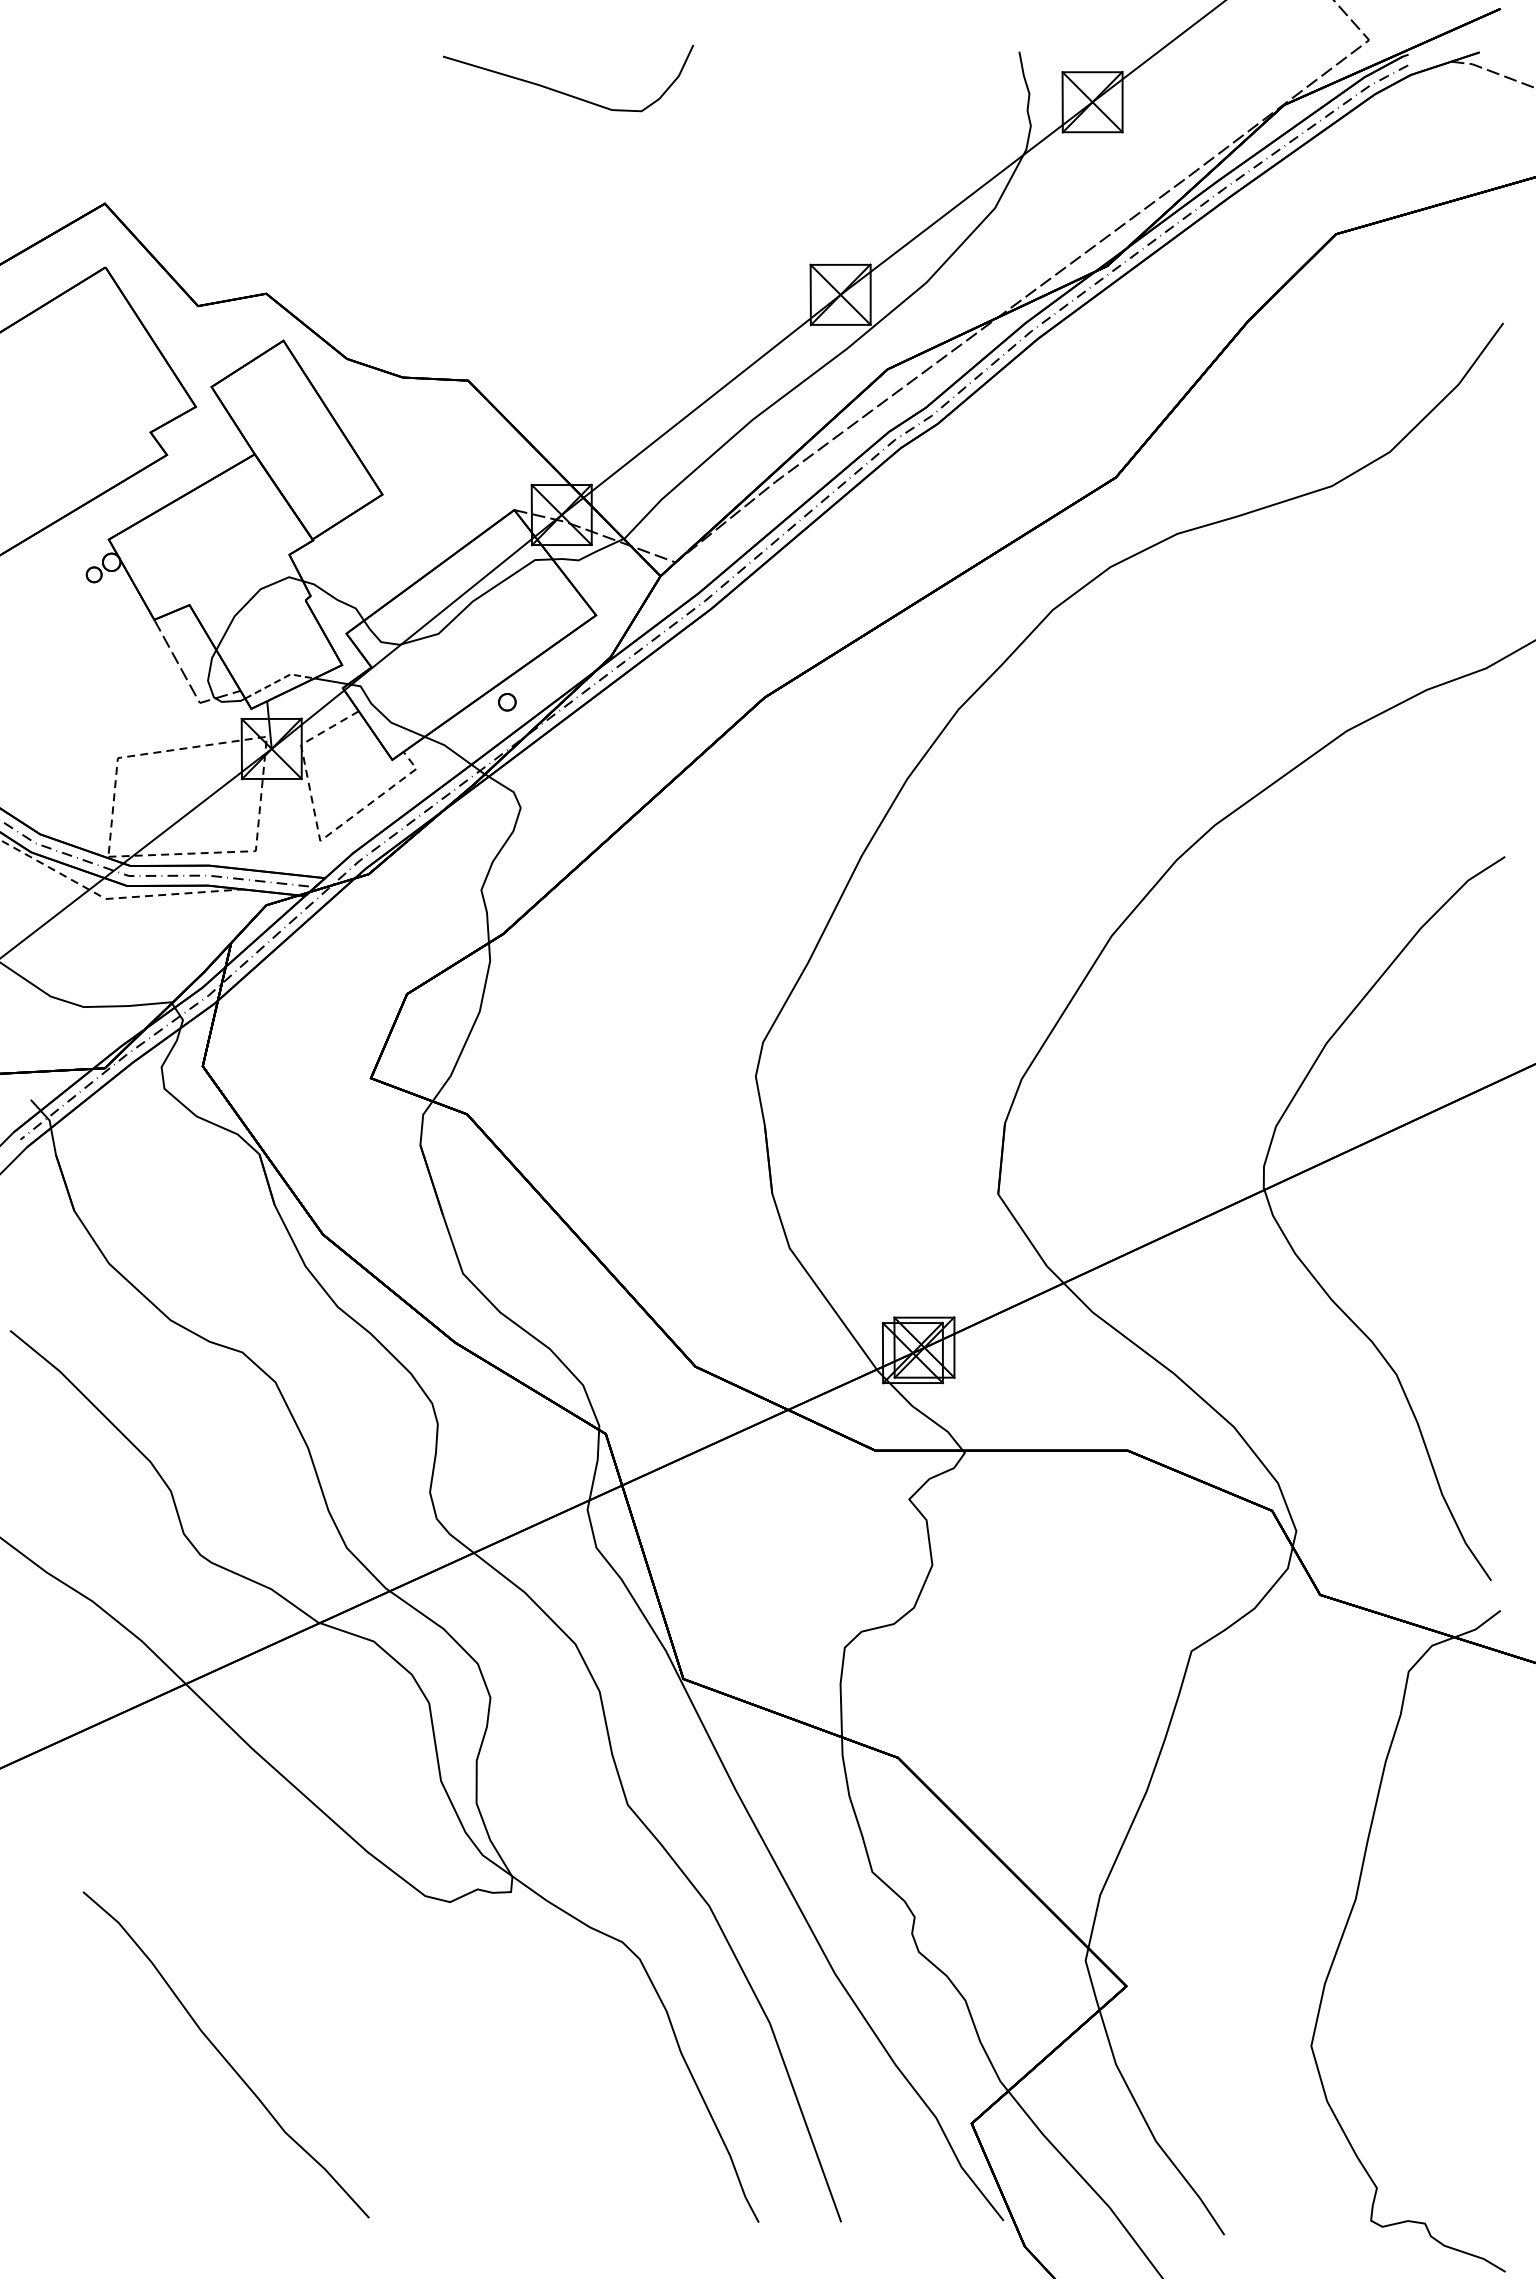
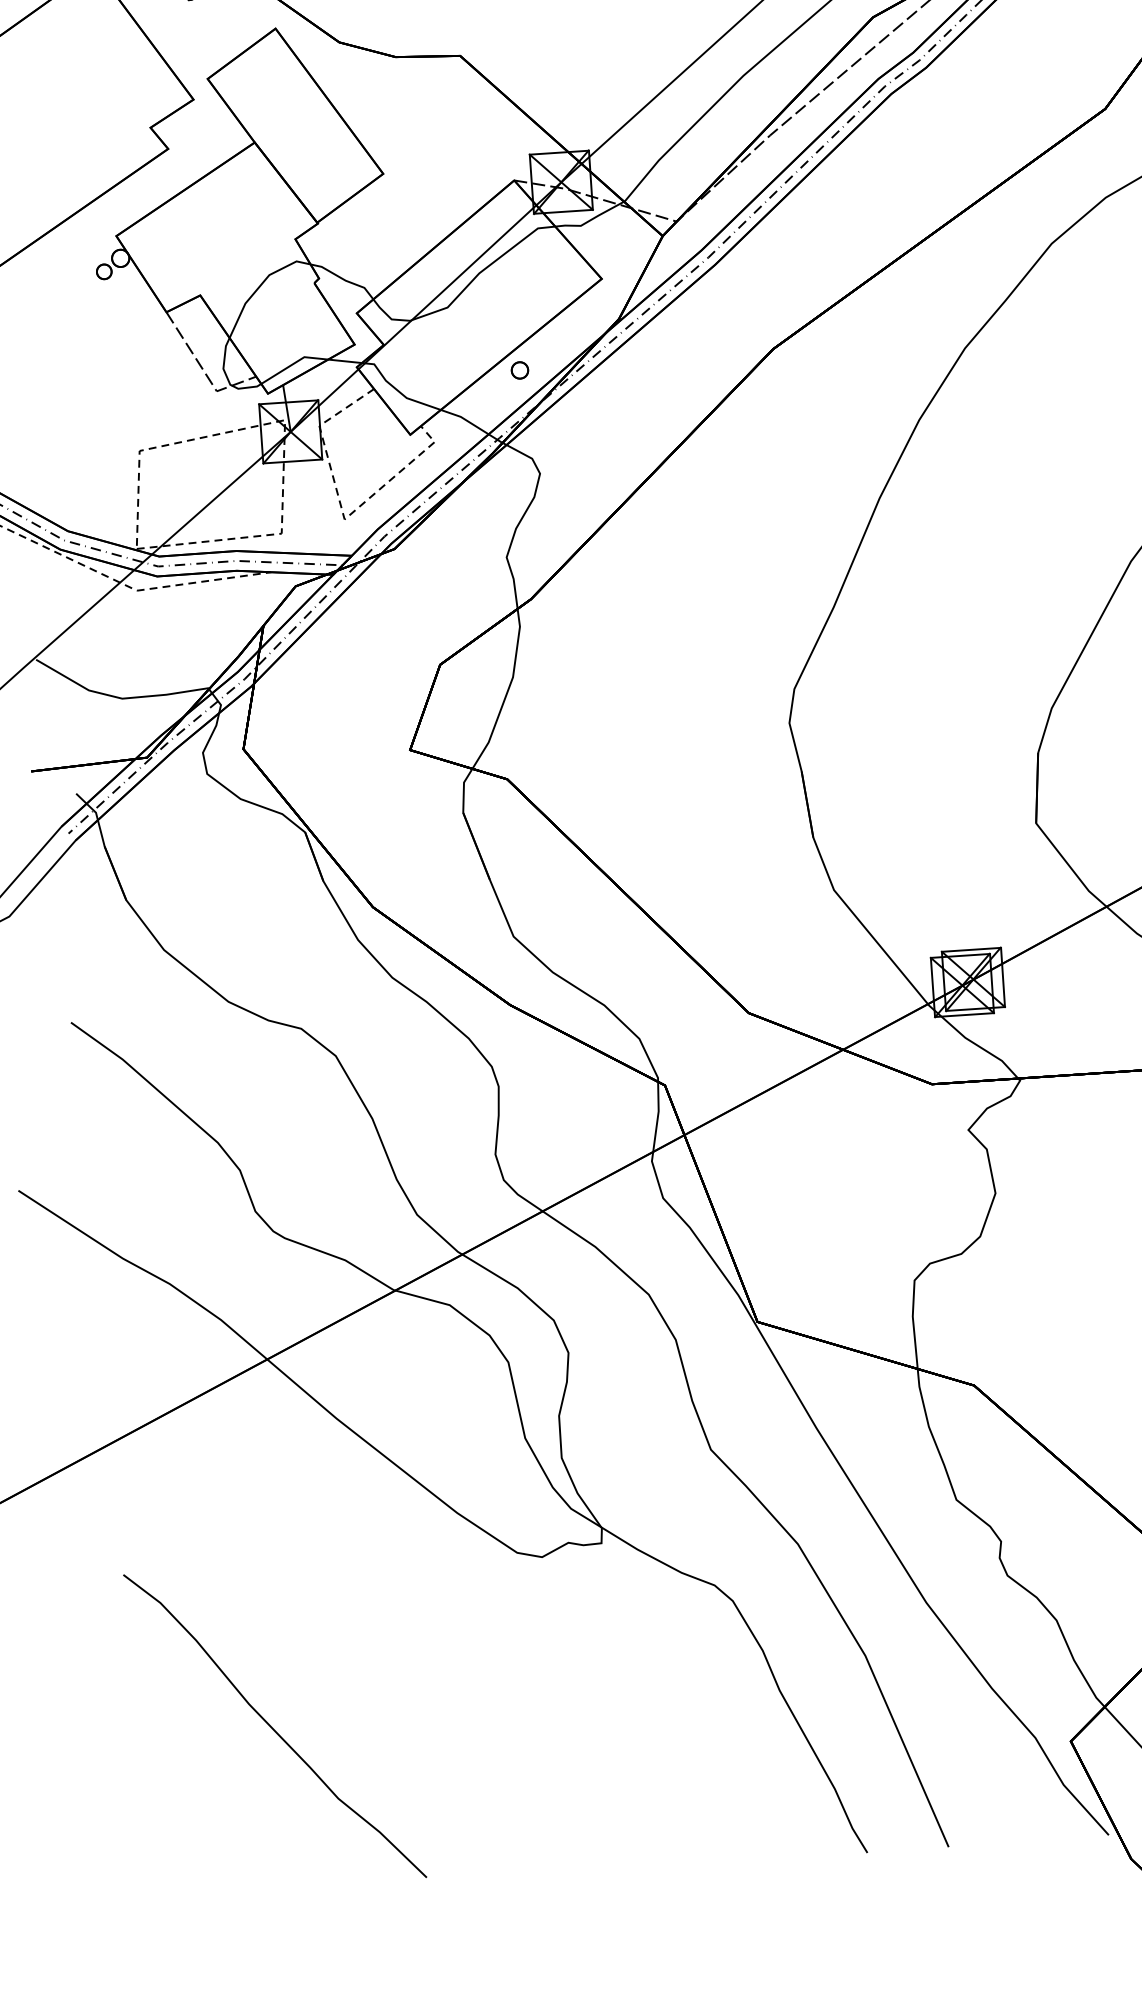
line: (279, 680) -> (293, 363), dashed -> solid
curve: (223, 2055) -> (272, 1726), moved

